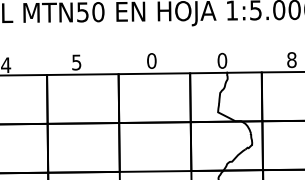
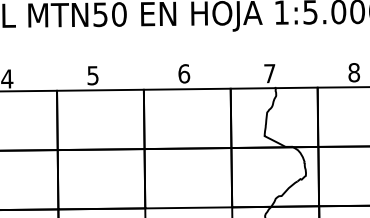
text: (152, 60) -> (184, 73), 0 -> 6
text: (222, 60) -> (269, 73), 0 -> 7

